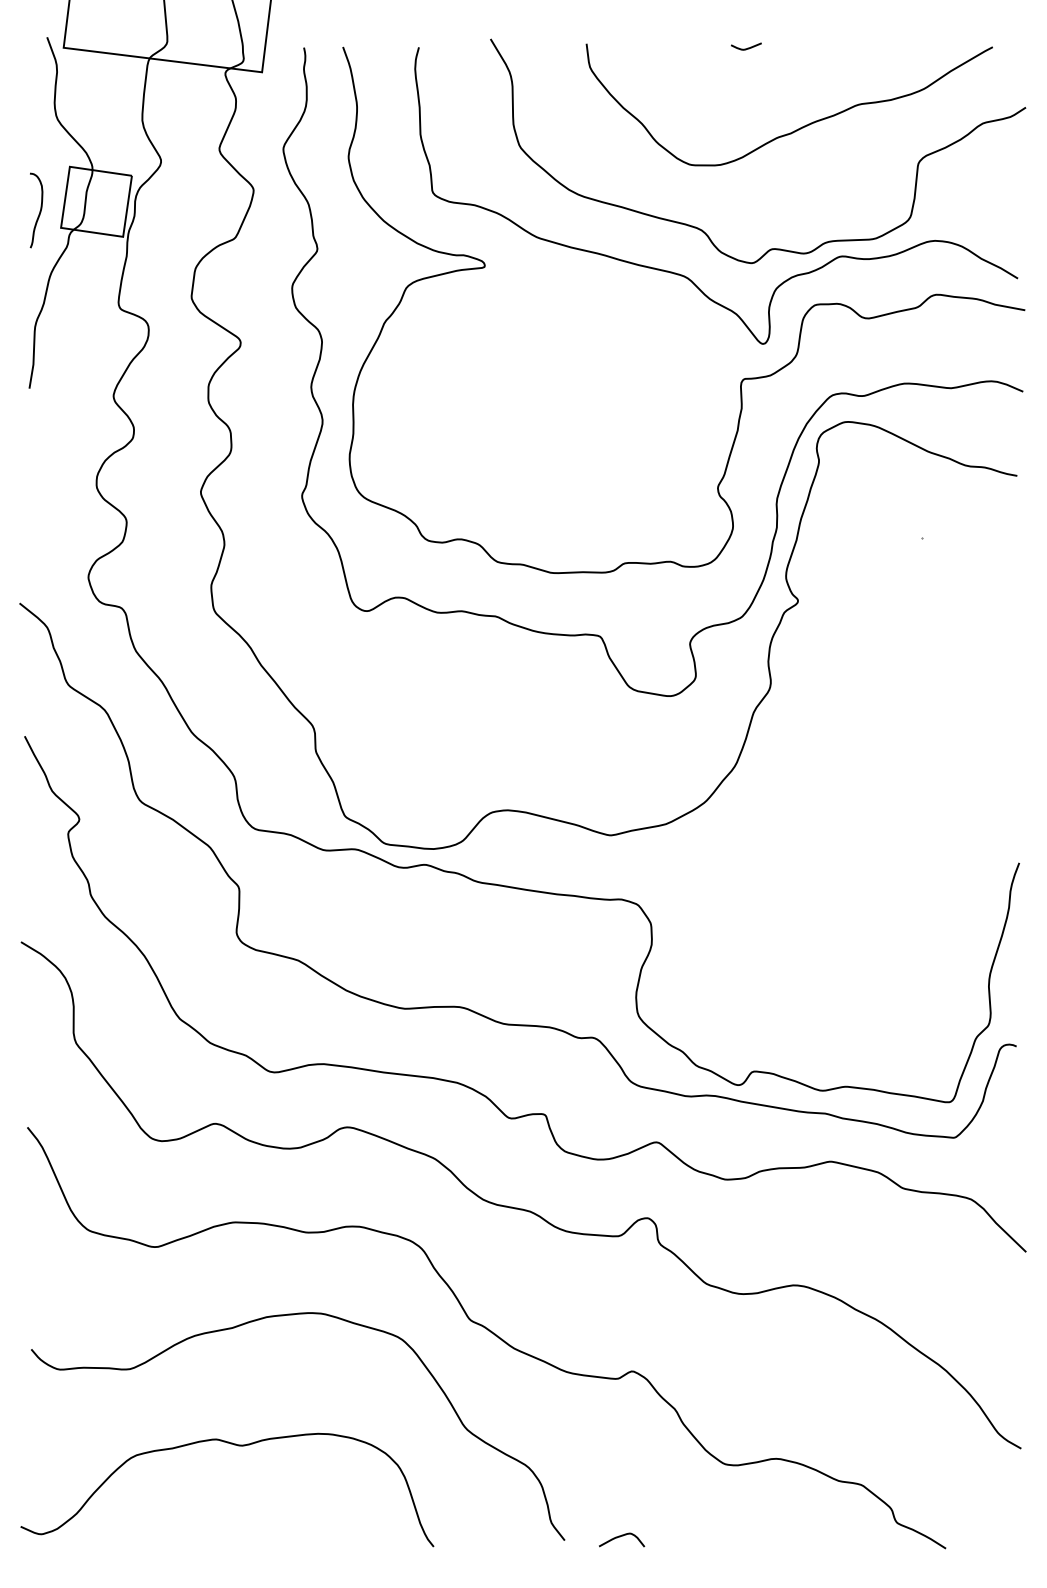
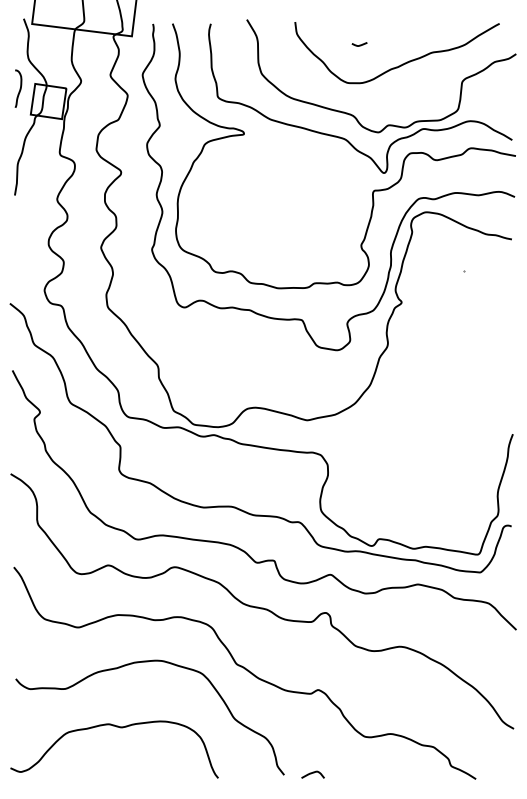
curve: (746, 46) -> (359, 44), moved
curve: (38, 209) -> (19, 88), moved

